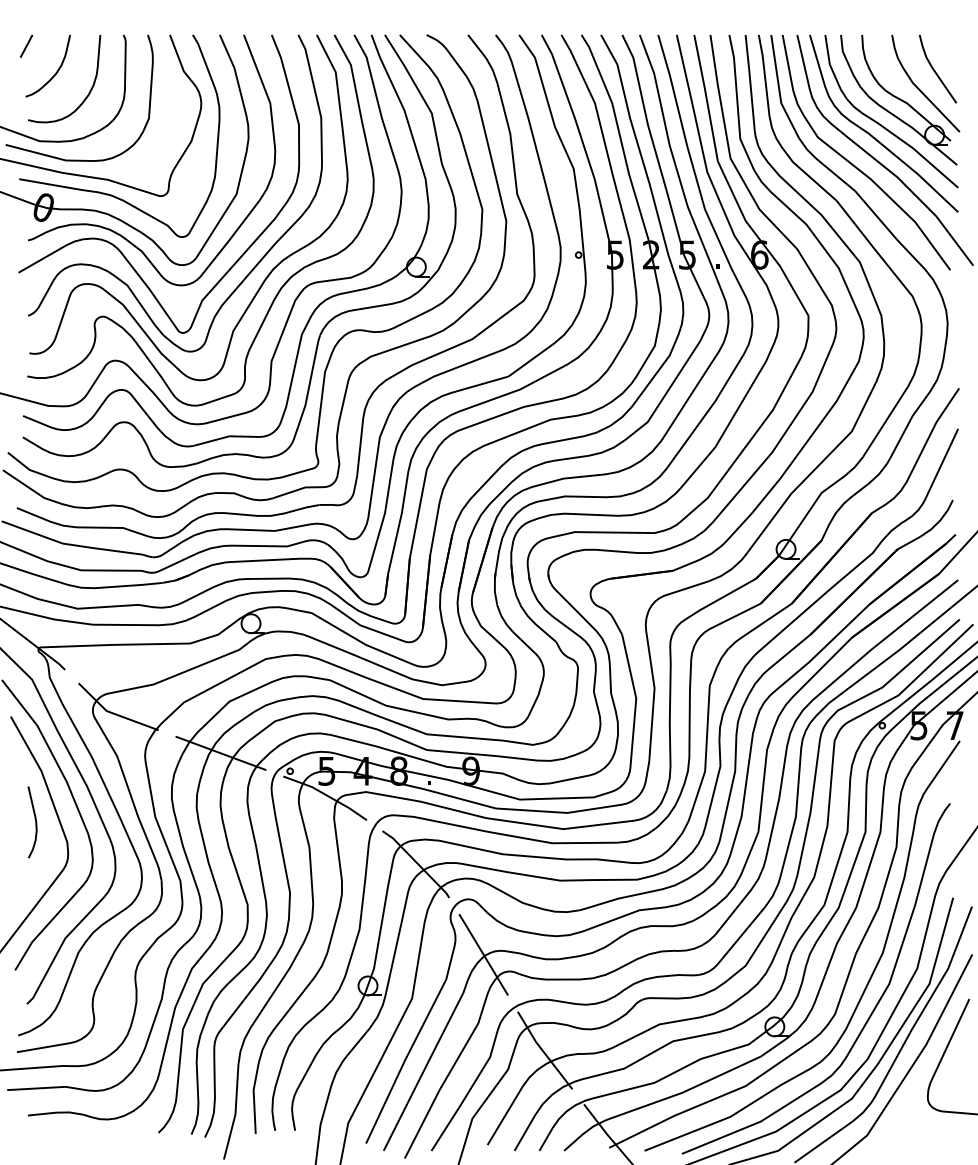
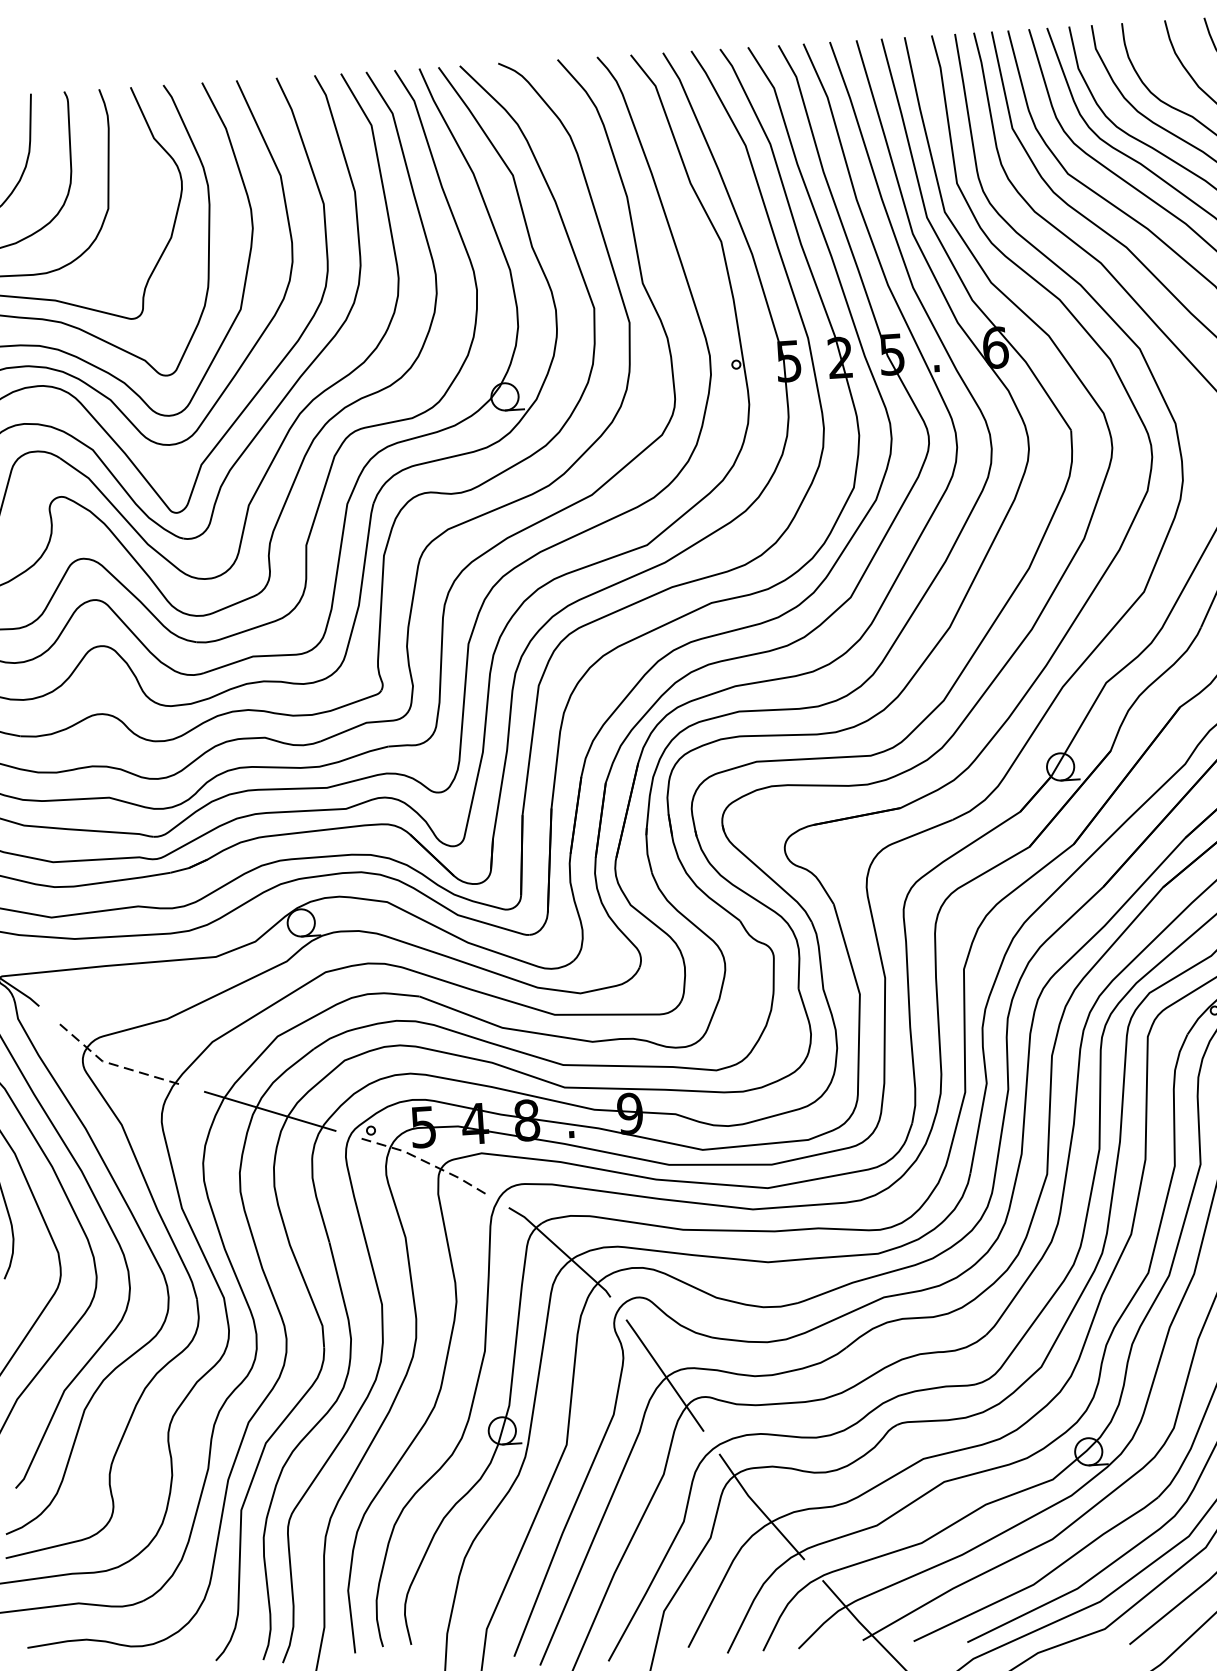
line: (113, 713) -> (112, 1064), solid -> dashed
line: (326, 795) -> (425, 1161), solid -> dashed

